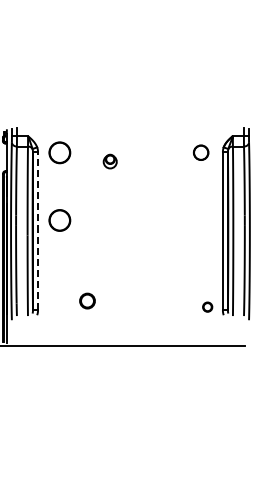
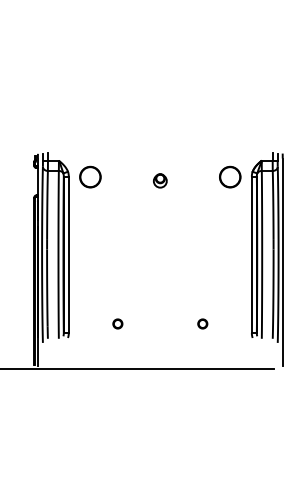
part: (201, 152) -> (230, 176), size x1.43
part: (110, 161) -> (160, 180), moved
part: (59, 219) -> (90, 243), removed
line: (37, 230) -> (68, 254), dashed -> solid
part: (87, 300) -> (117, 323), size x0.62
part: (207, 306) -> (202, 323), moved

